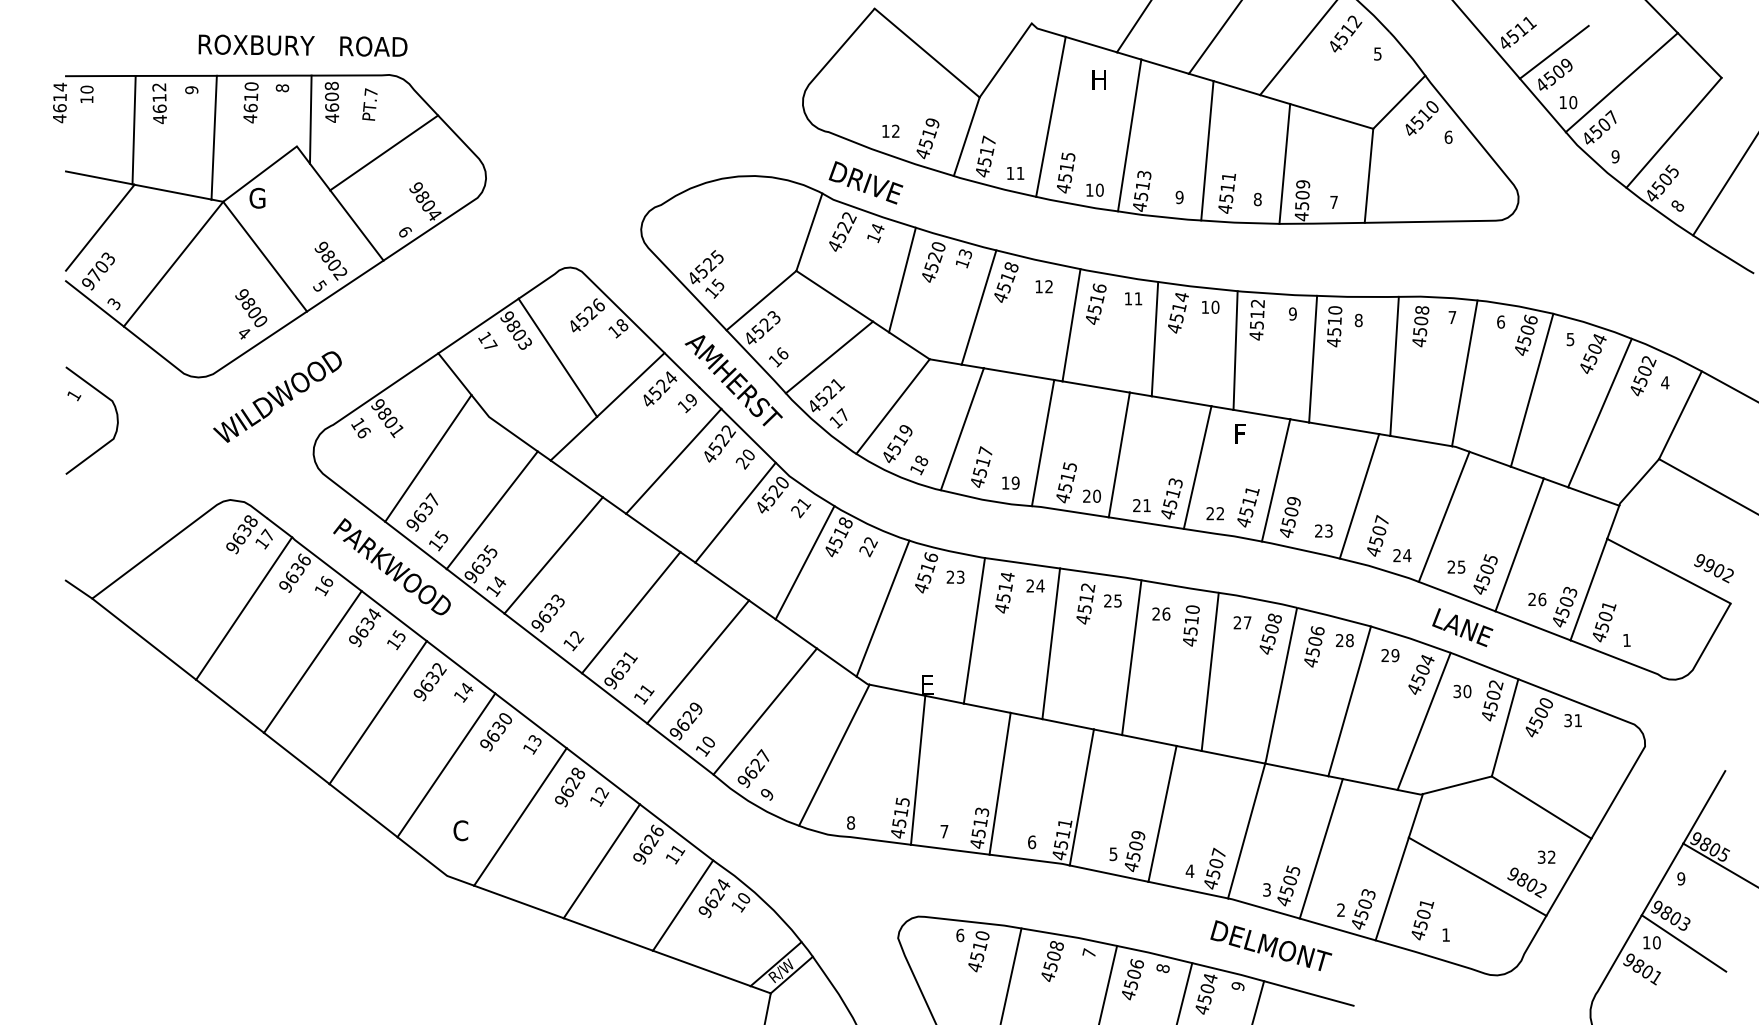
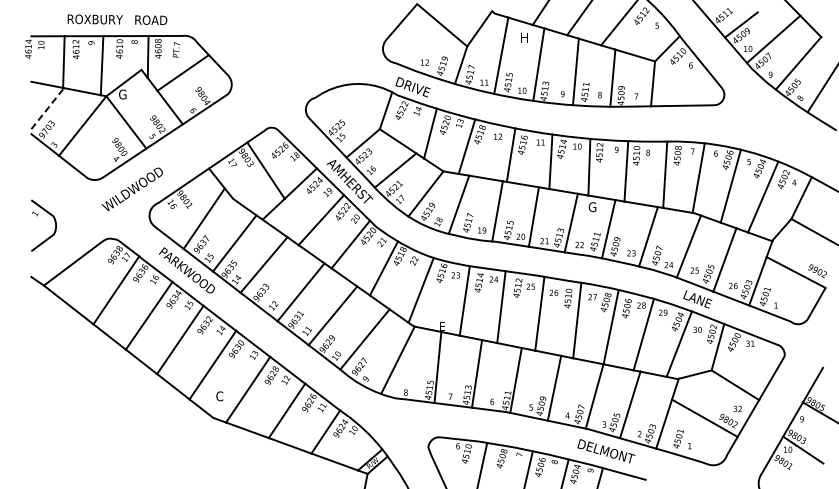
text: (303, 45) -> (117, 19), moved
line: (101, 227) -> (48, 108), solid -> dashed
part: (114, 413) -> (54, 222), moved
text: (1242, 434) -> (592, 207), F -> G

